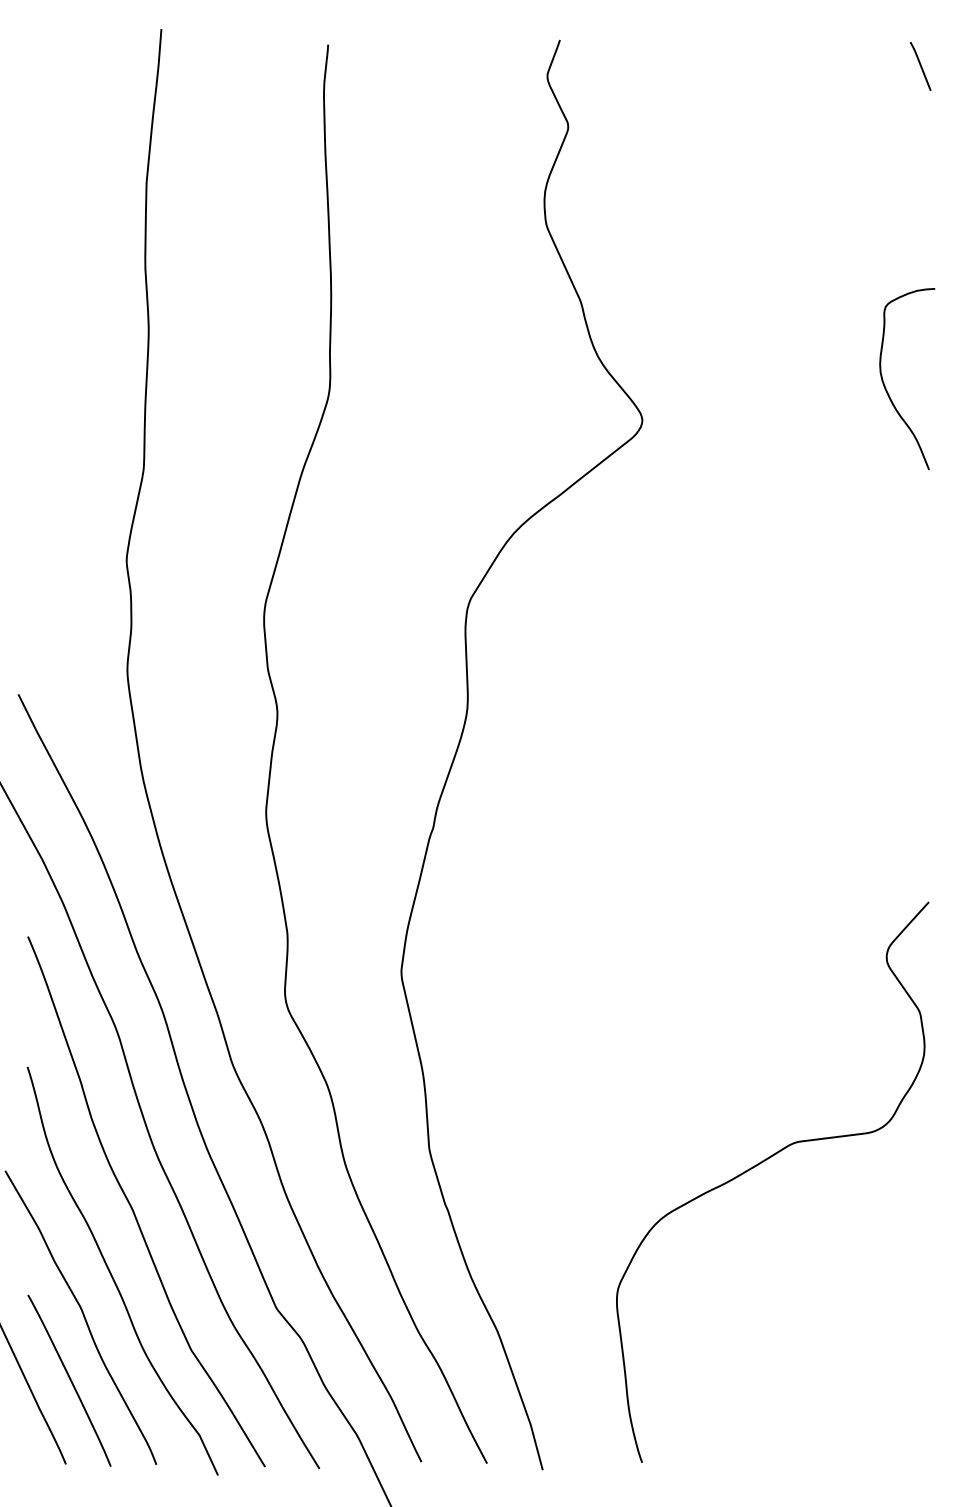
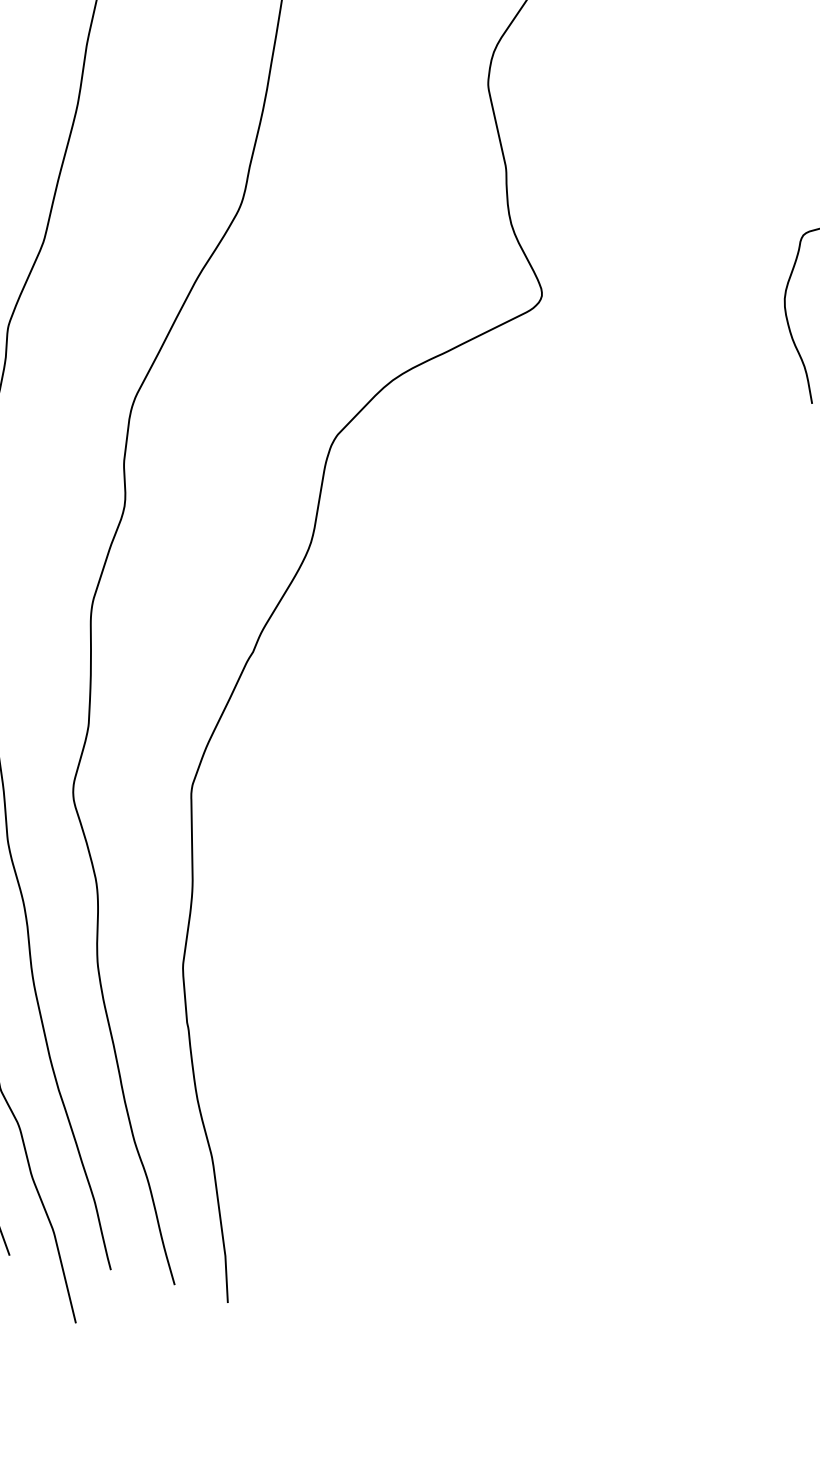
curve: (760, 1164) -> (503, 1048), removed

